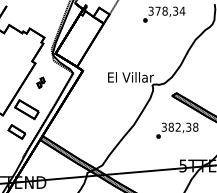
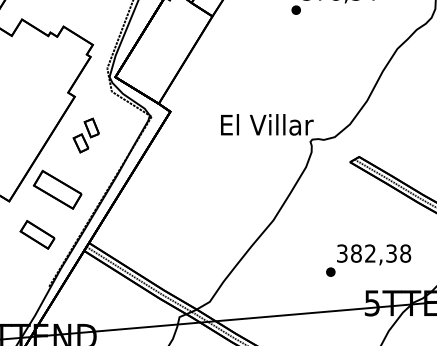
part: (40, 82) -> (84, 135), size x1.67
text: (177, 130) -> (368, 260), moved

